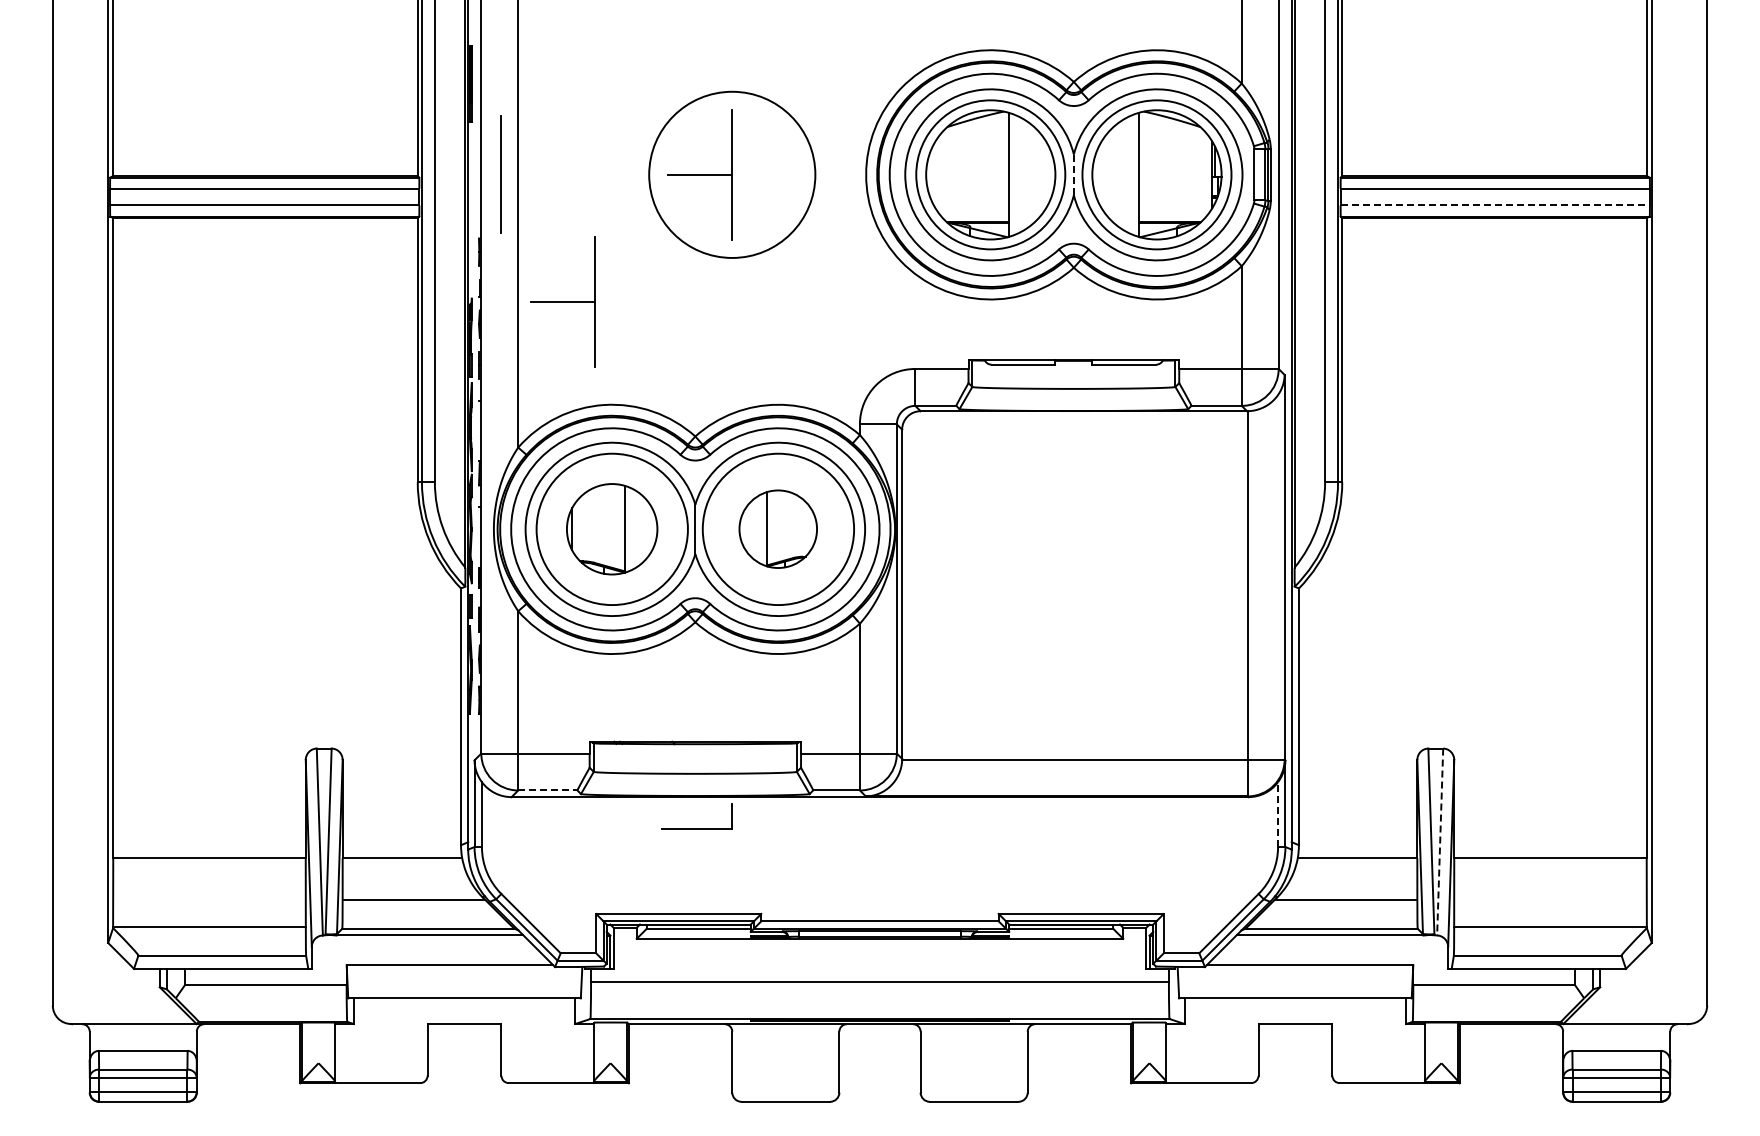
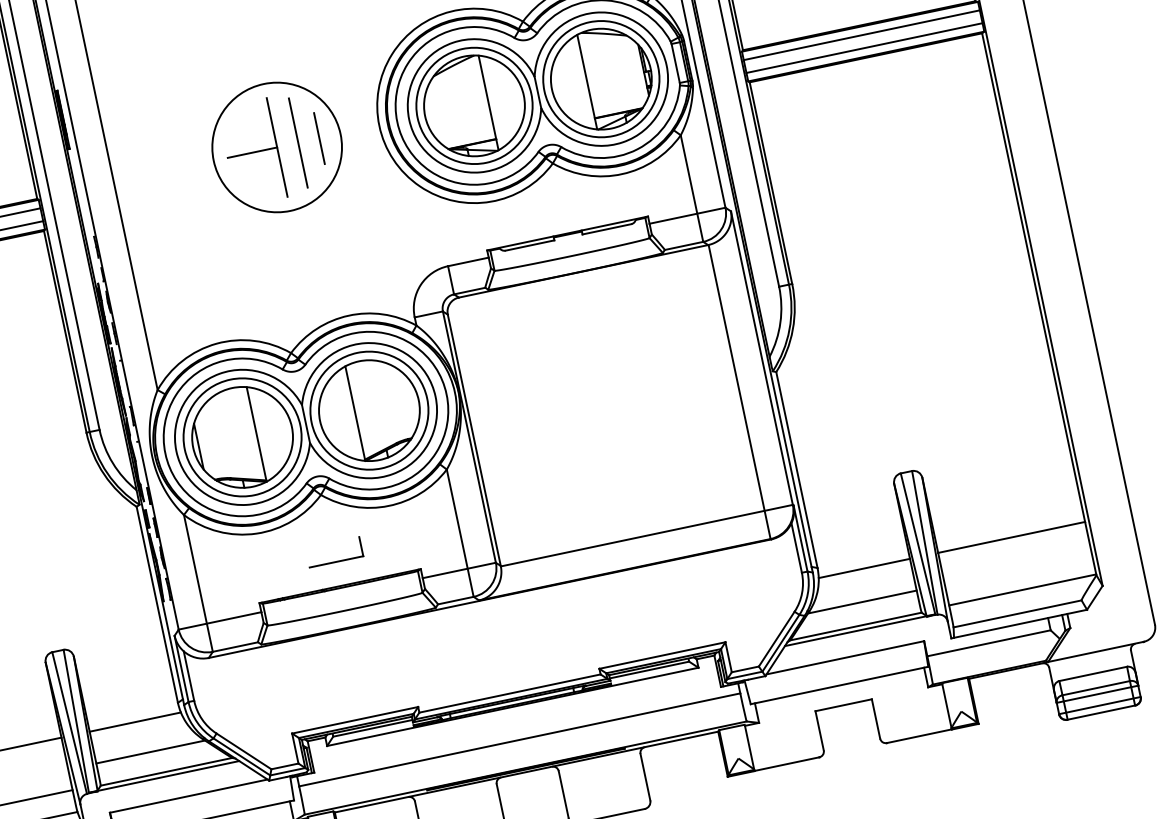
line: (500, 174) -> (297, 142), moved
line: (787, 174) -> (319, 138), added
line: (1073, 174) -> (537, 92), dashed -> solid
line: (1495, 205) -> (864, 48), dashed -> solid
part: (562, 301) -> (167, 271), removed
part: (611, 528) -> (241, 436), size x1.43
part: (777, 528) -> (368, 410), size x1.67
line: (547, 790) -> (235, 647), dashed -> solid
line: (1278, 814) -> (797, 547), dashed -> solid
part: (696, 828) -> (335, 561), moved
line: (1440, 842) -> (925, 543), dashed -> solid

